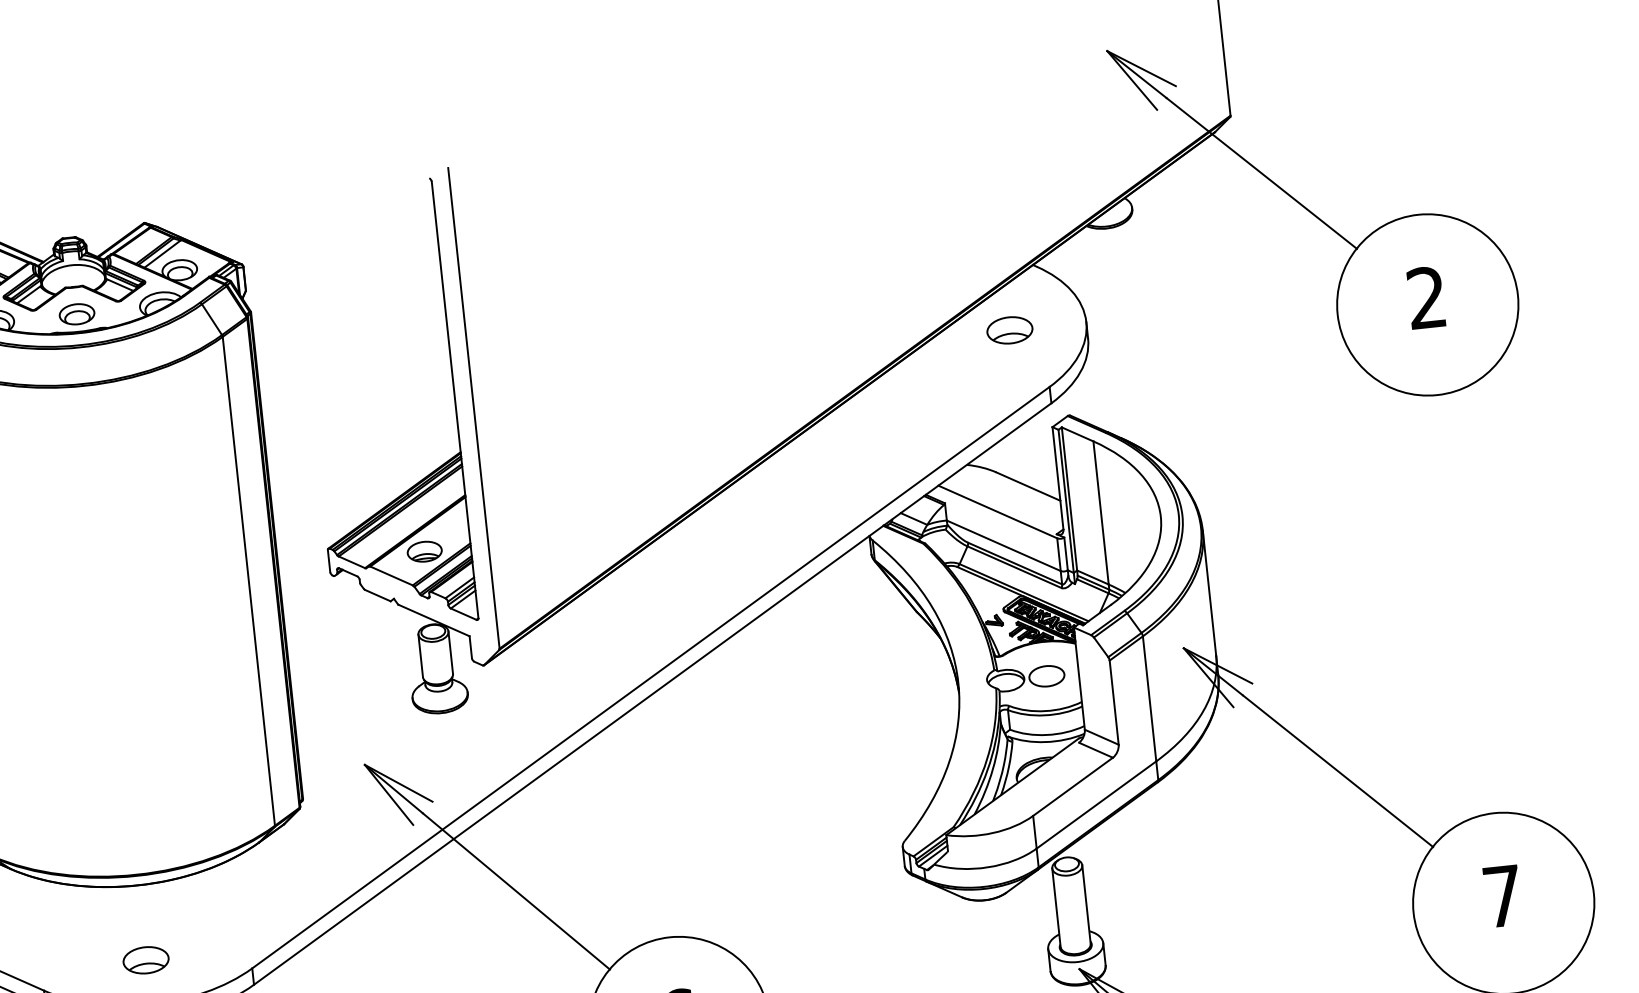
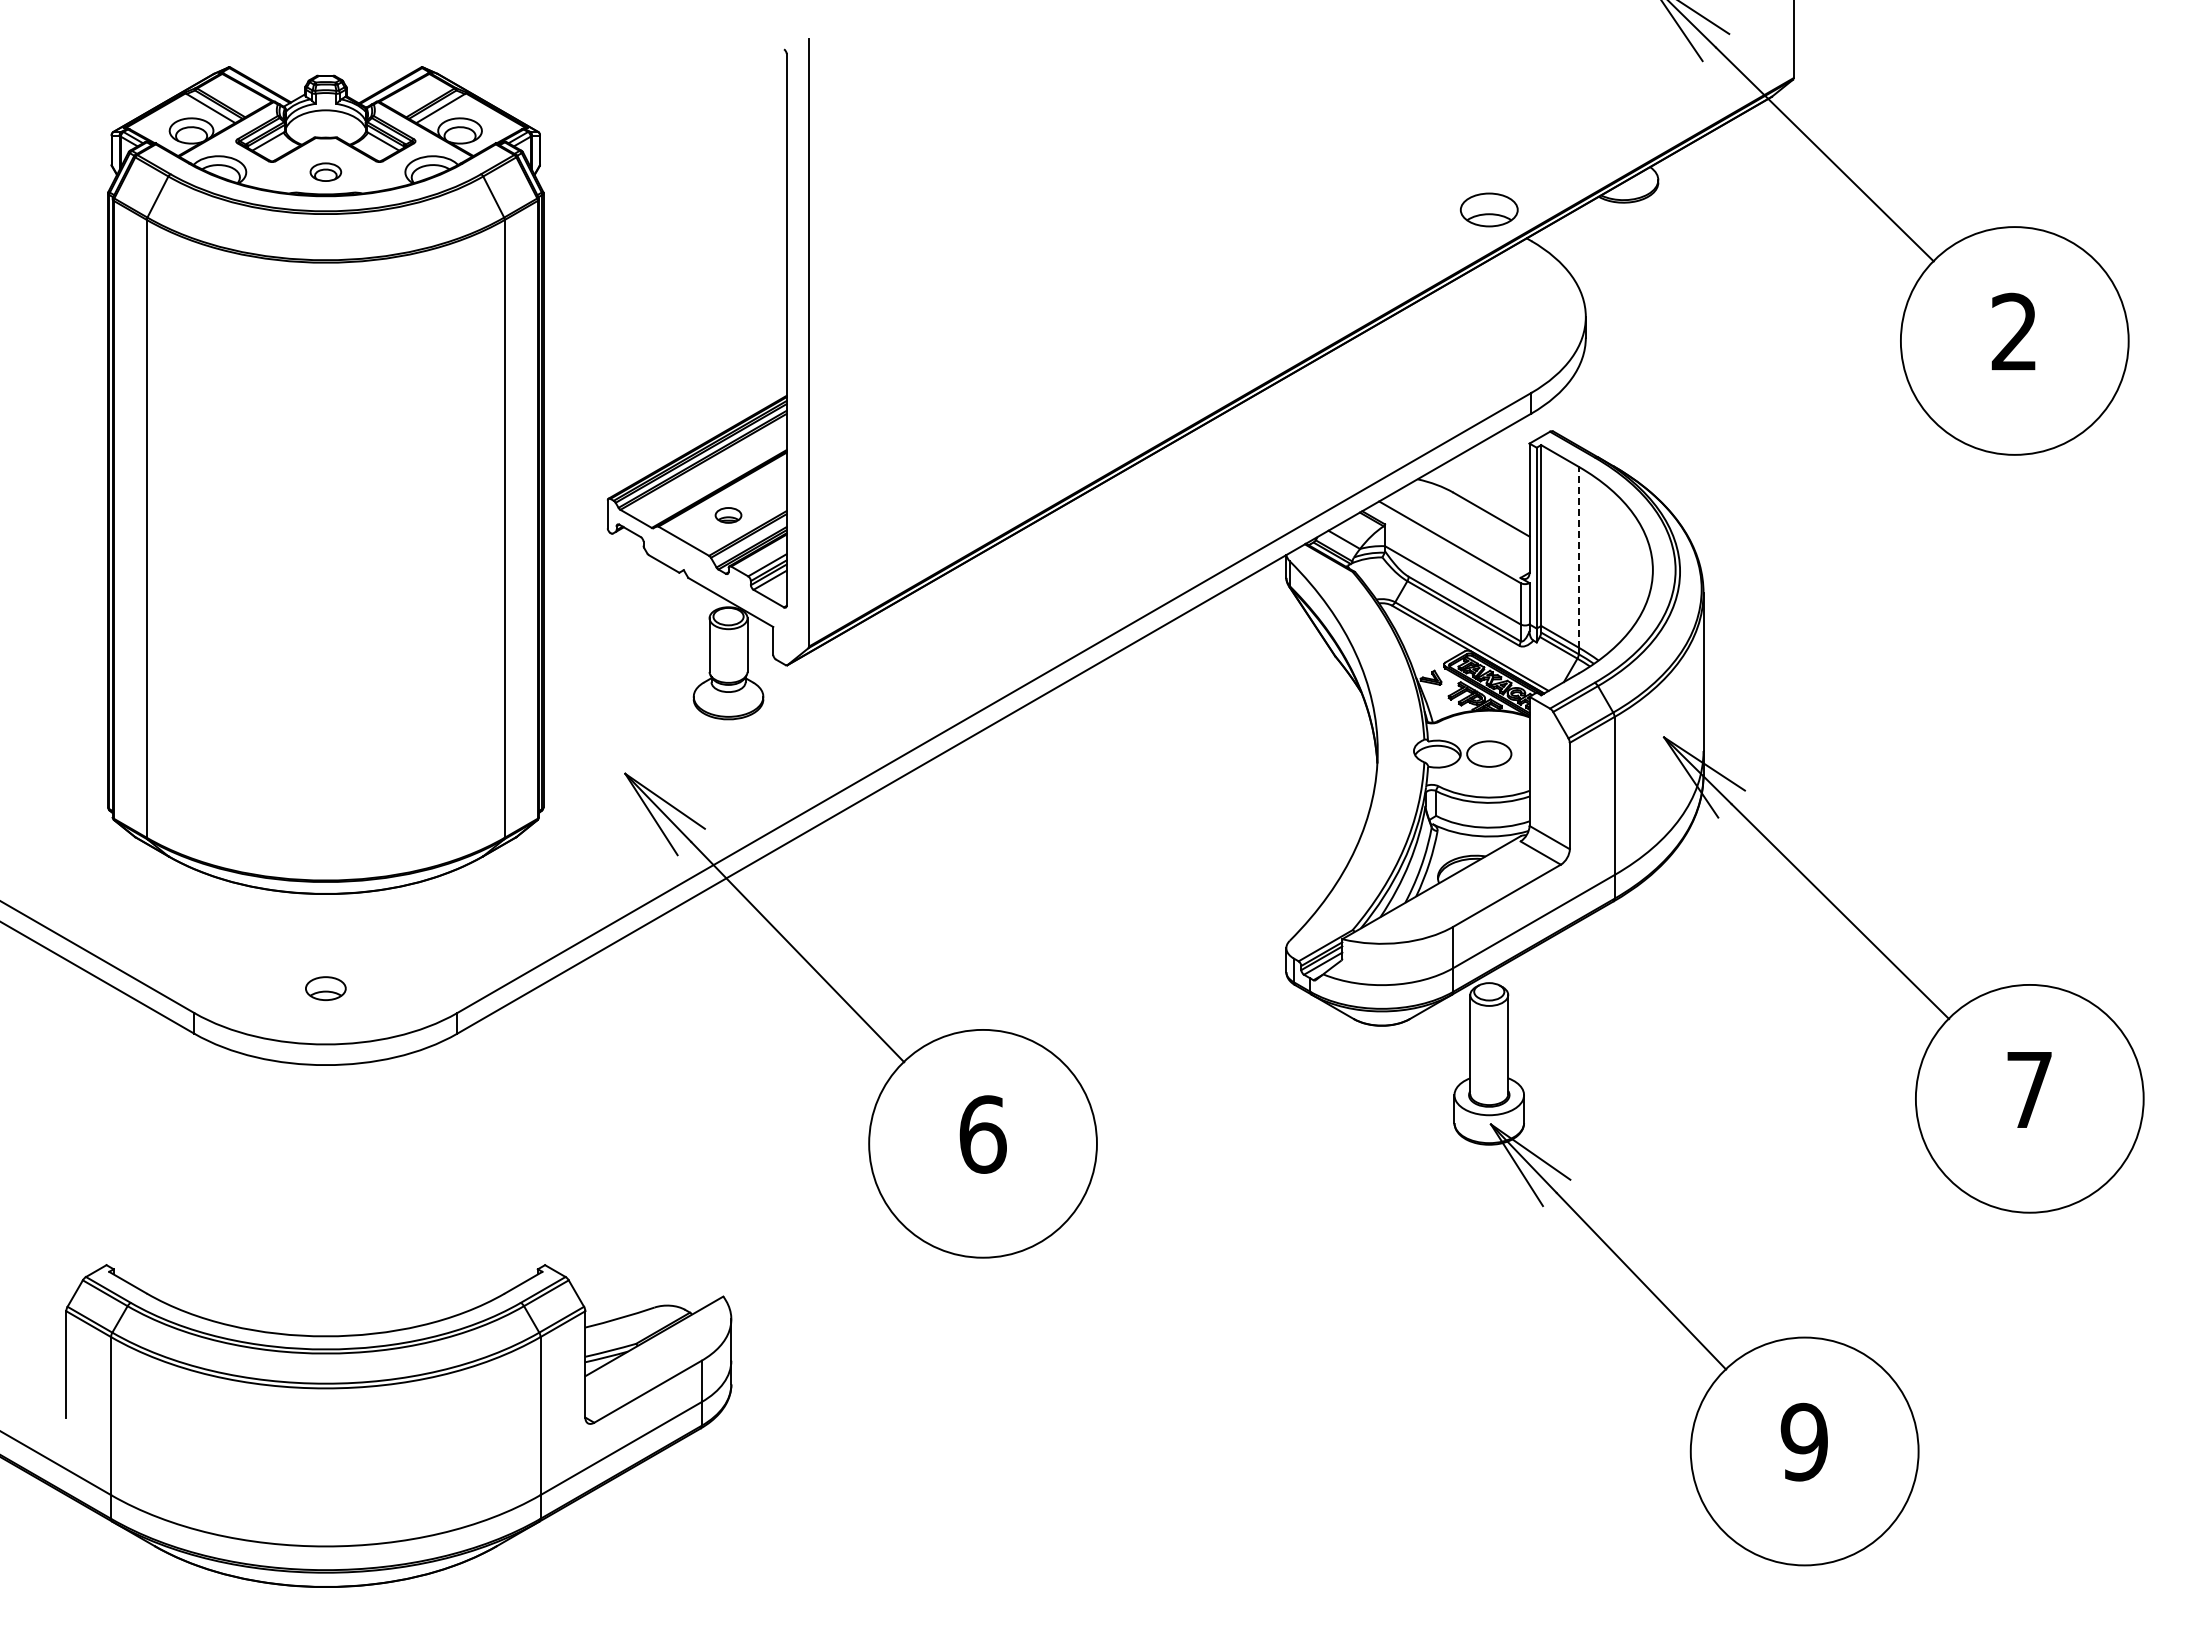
part: (76, 313) -> (325, 171), size x0.7
part: (1010, 329) -> (1489, 209), moved
line: (1100, 512) -> (1578, 556), solid -> dashed
part: (424, 551) -> (728, 515), size x0.6
part: (145, 960) -> (325, 988), size x0.7

